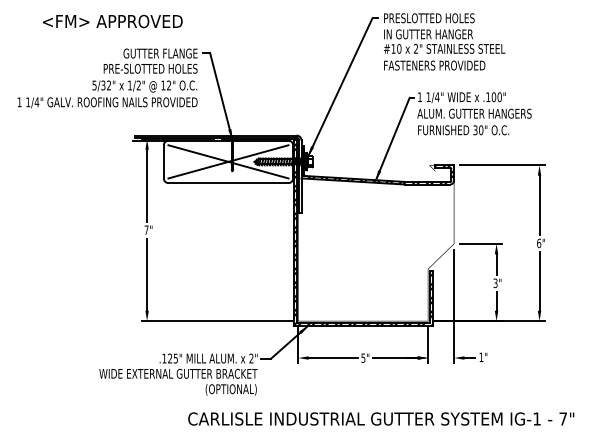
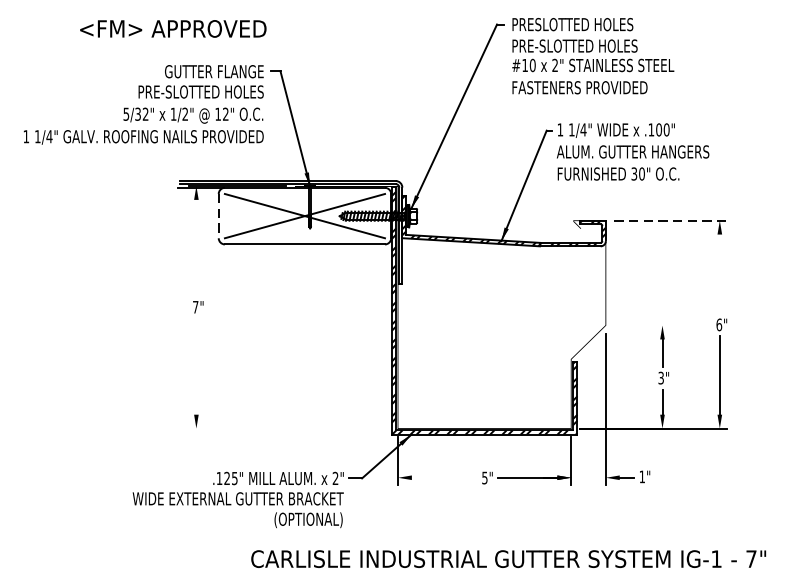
text: (112, 21) -> (172, 28), moved
text: (431, 34) -> (575, 46), IN GUTTER HANGER -> PRE-SLOTTED HOLES
line: (163, 161) -> (218, 215), solid -> dashed
line: (503, 165) -> (671, 220), solid -> dashed
line: (147, 185) -> (196, 247), removed
line: (539, 204) -> (719, 272), removed
line: (480, 243) -> (641, 325), removed
line: (147, 274) -> (196, 366), removed
line: (217, 321) -> (290, 429), removed
line: (332, 358) -> (443, 478), removed

